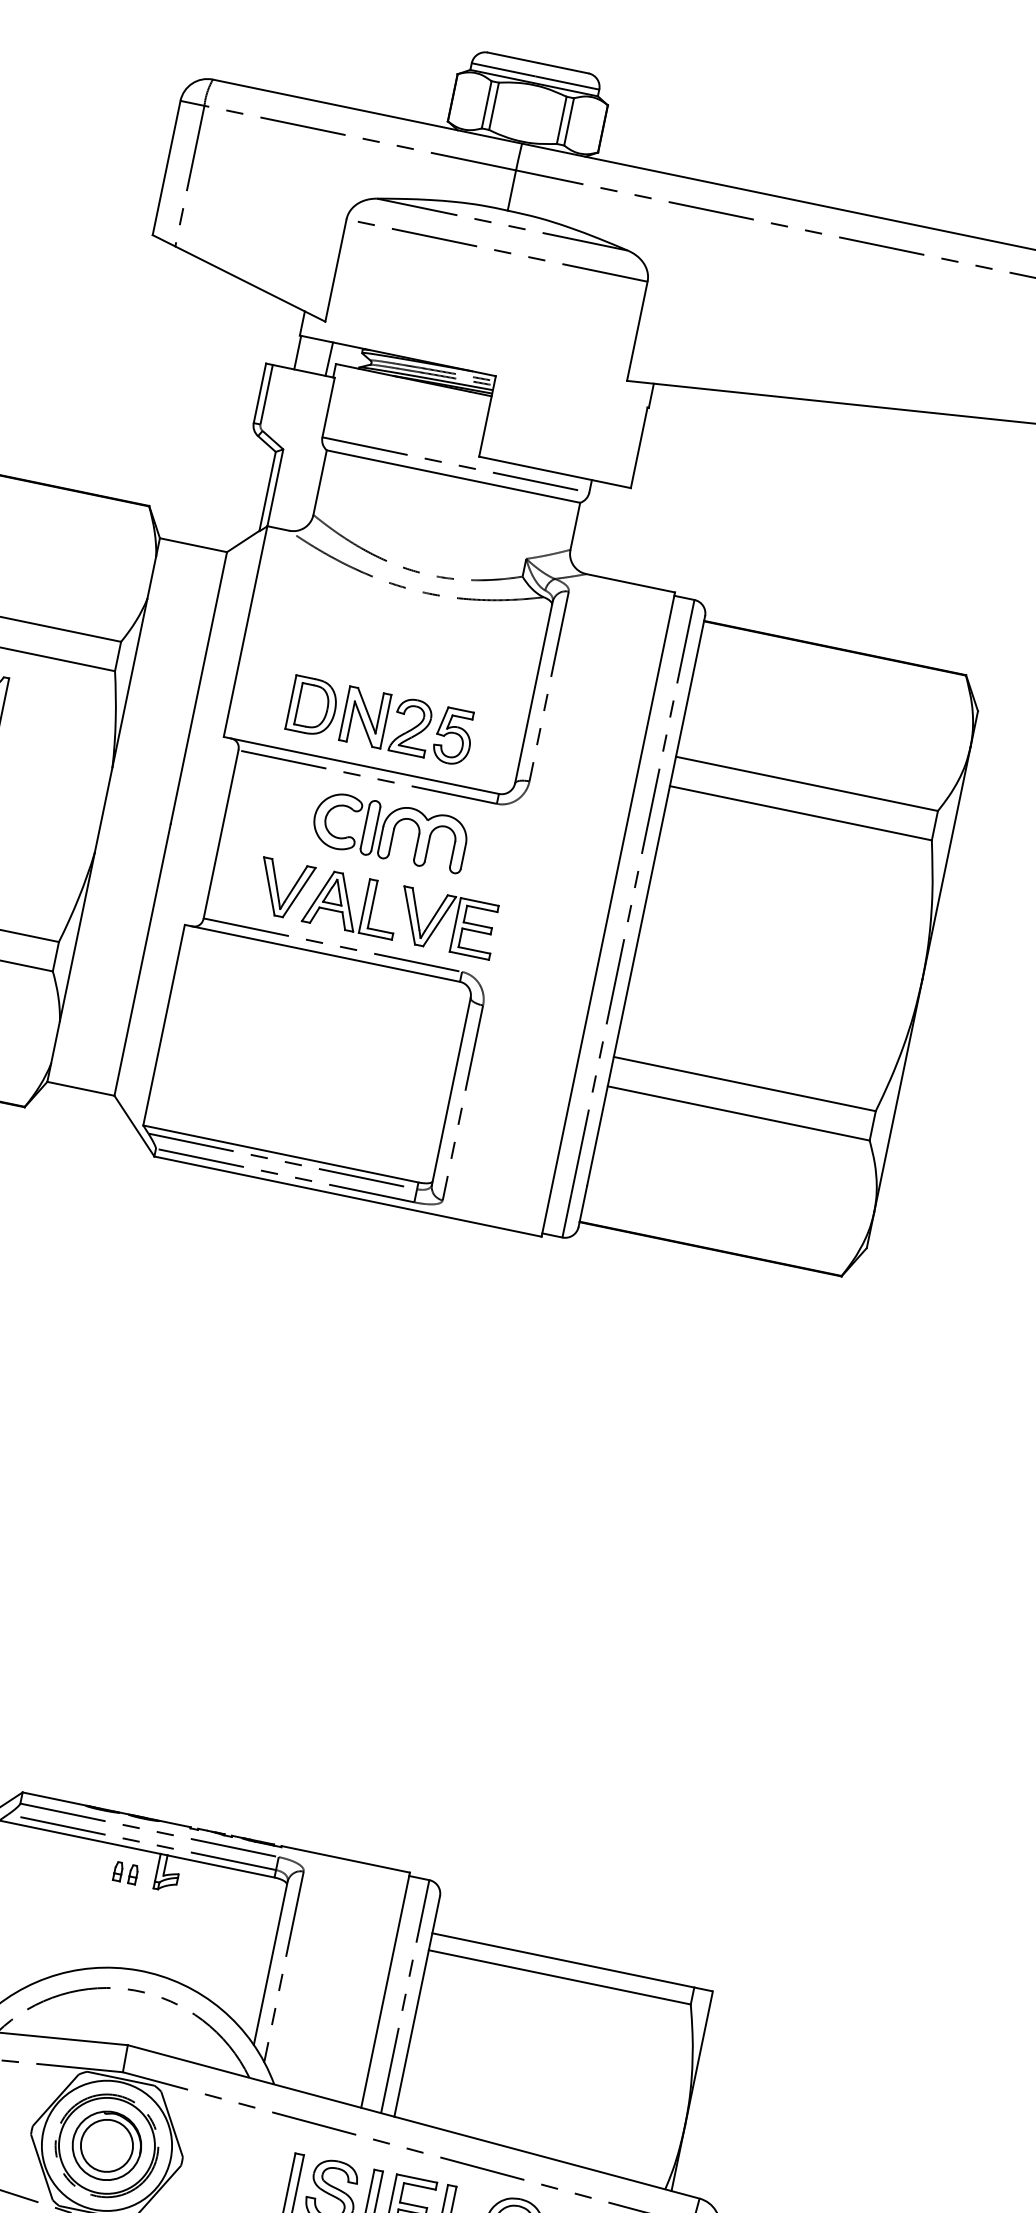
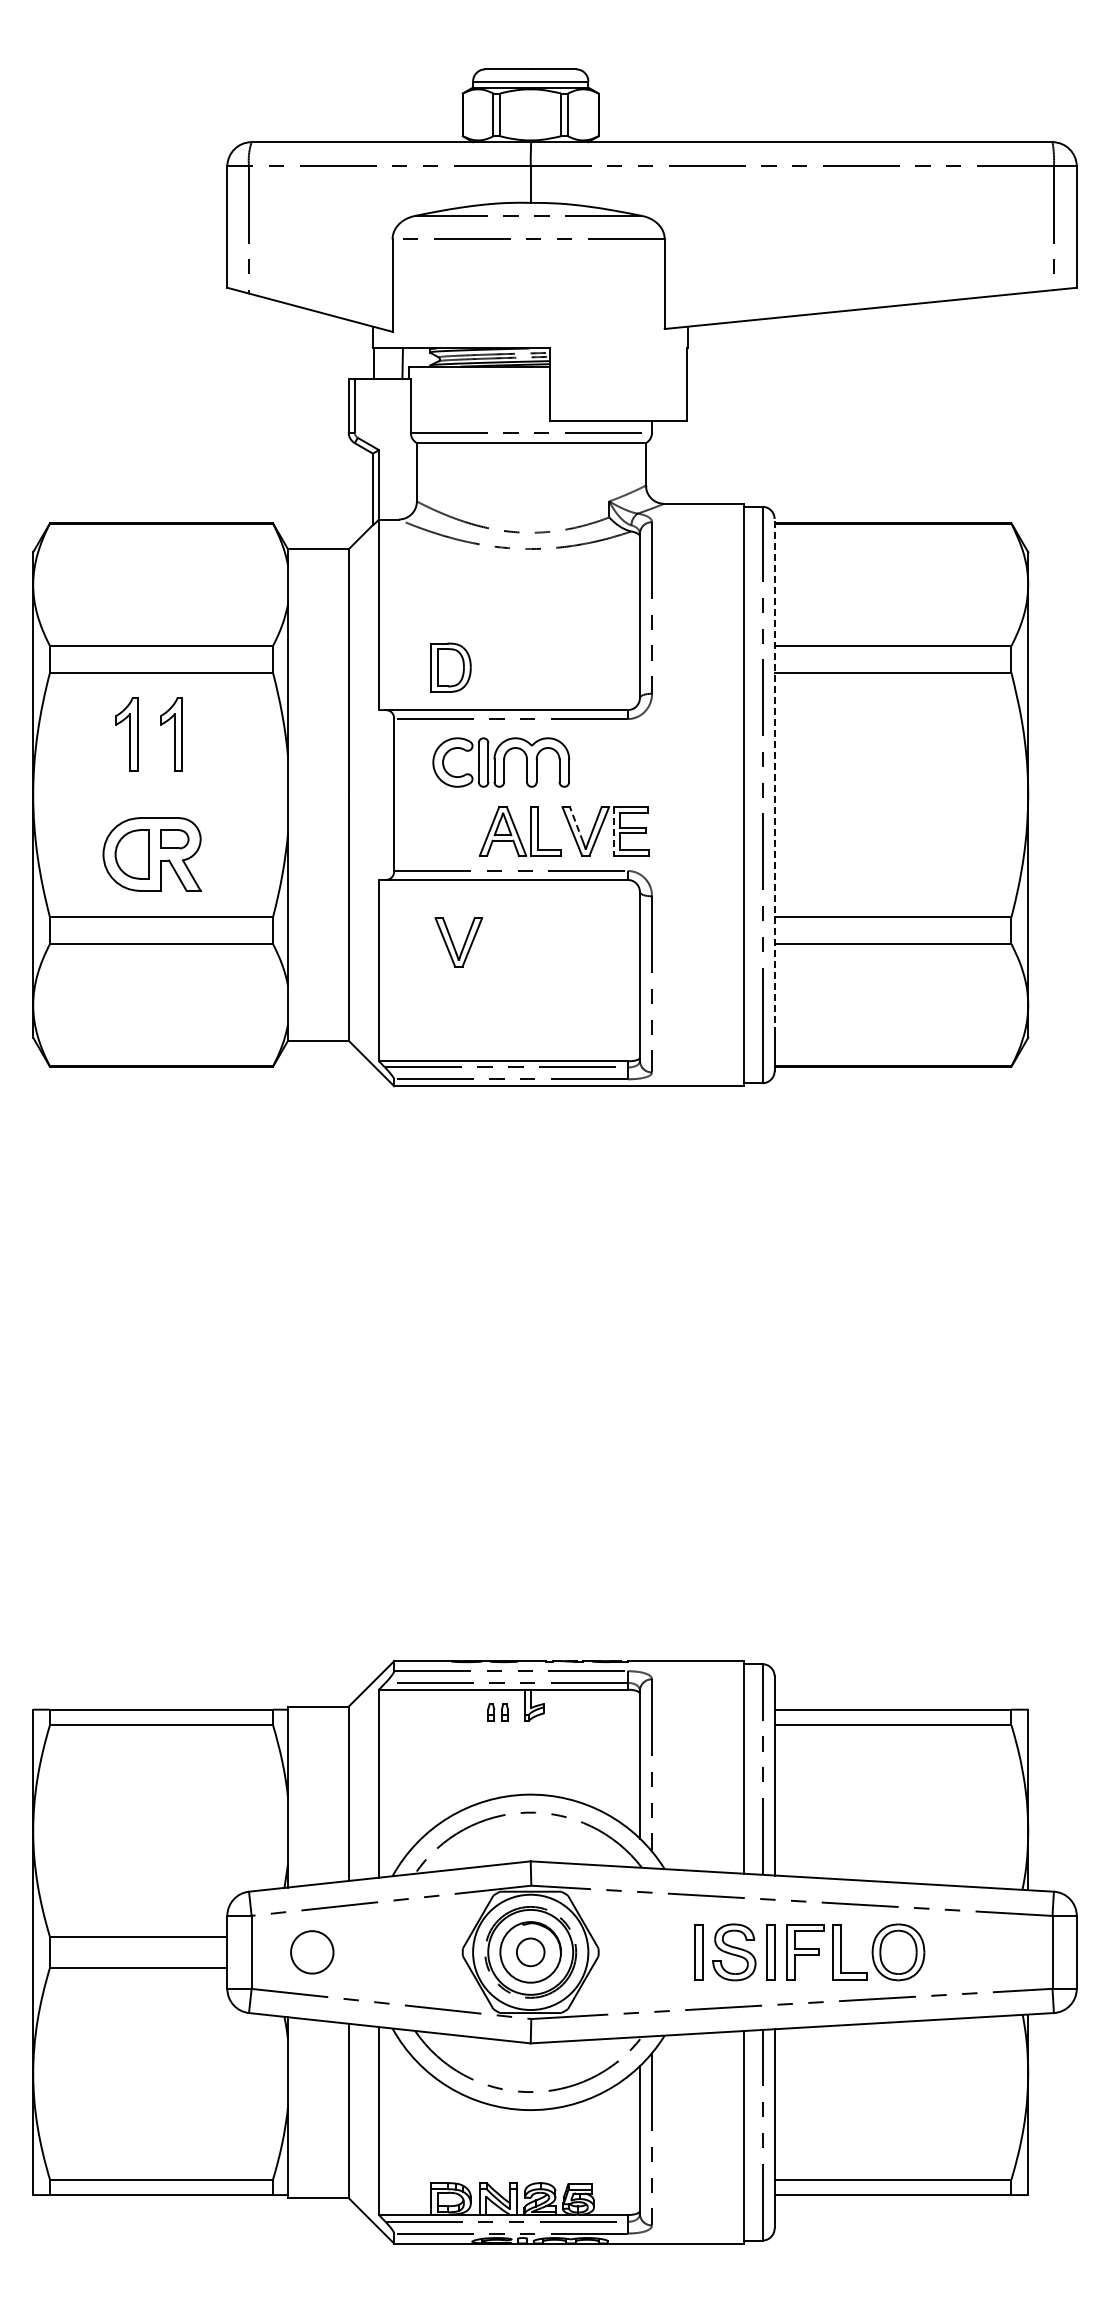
part: (407, 725) -> (536, 667), removed
part: (390, 831) -> (501, 762), moved
part: (283, 889) -> (458, 942), moved
line: (645, 901) -> (774, 776), solid -> dashed
line: (415, 908) -> (576, 824), solid -> dashed
line: (455, 924) -> (613, 831), solid -> dashed
circle: (106, 2145) -> (530, 1952), size x0.6

